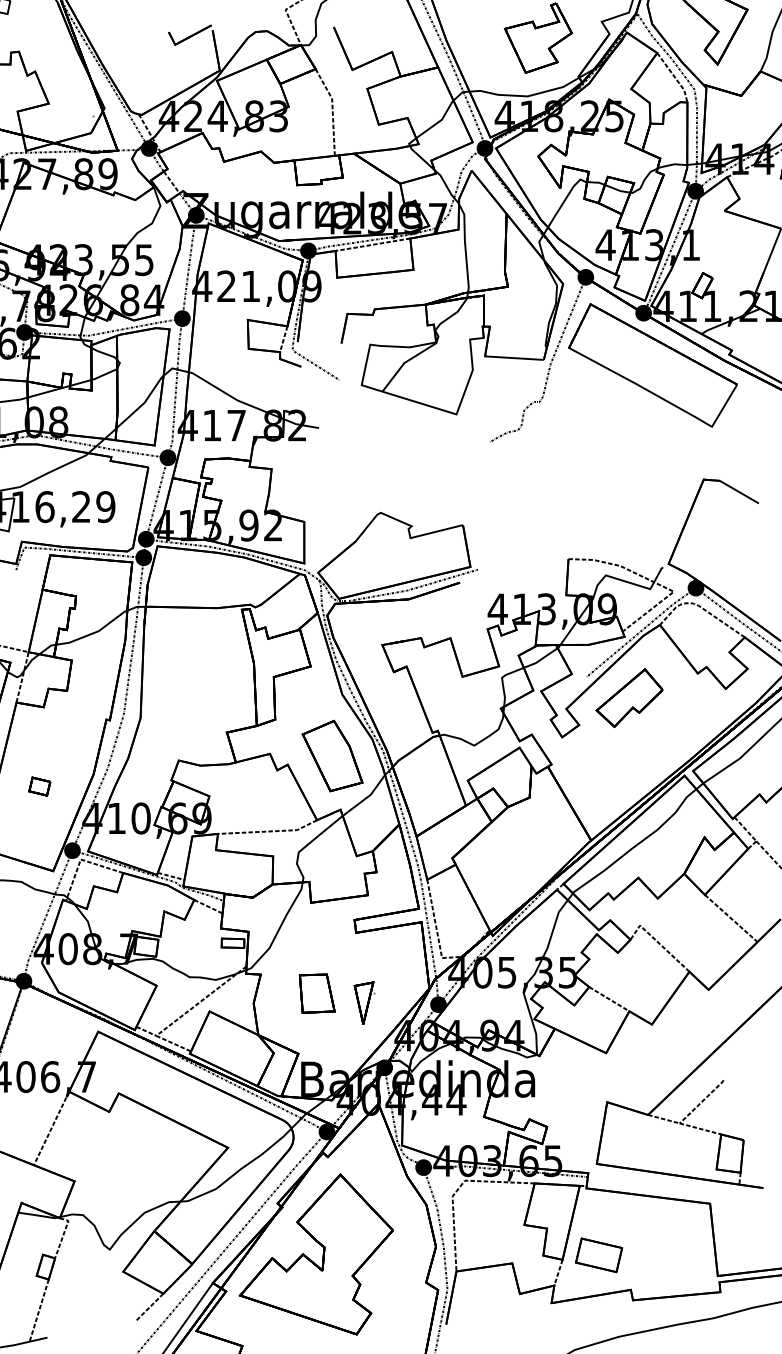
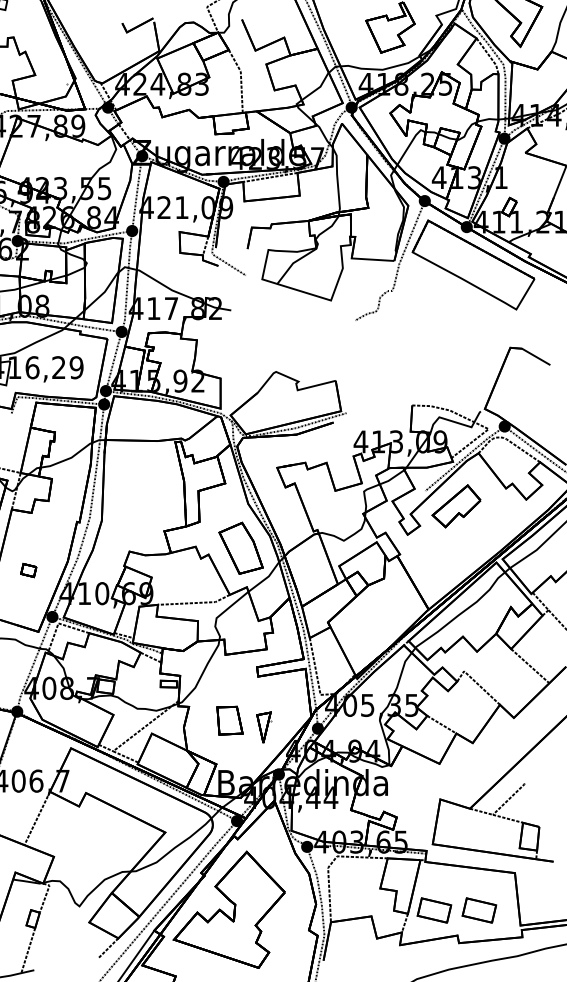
part: (661, 1255) -> (479, 910), added

